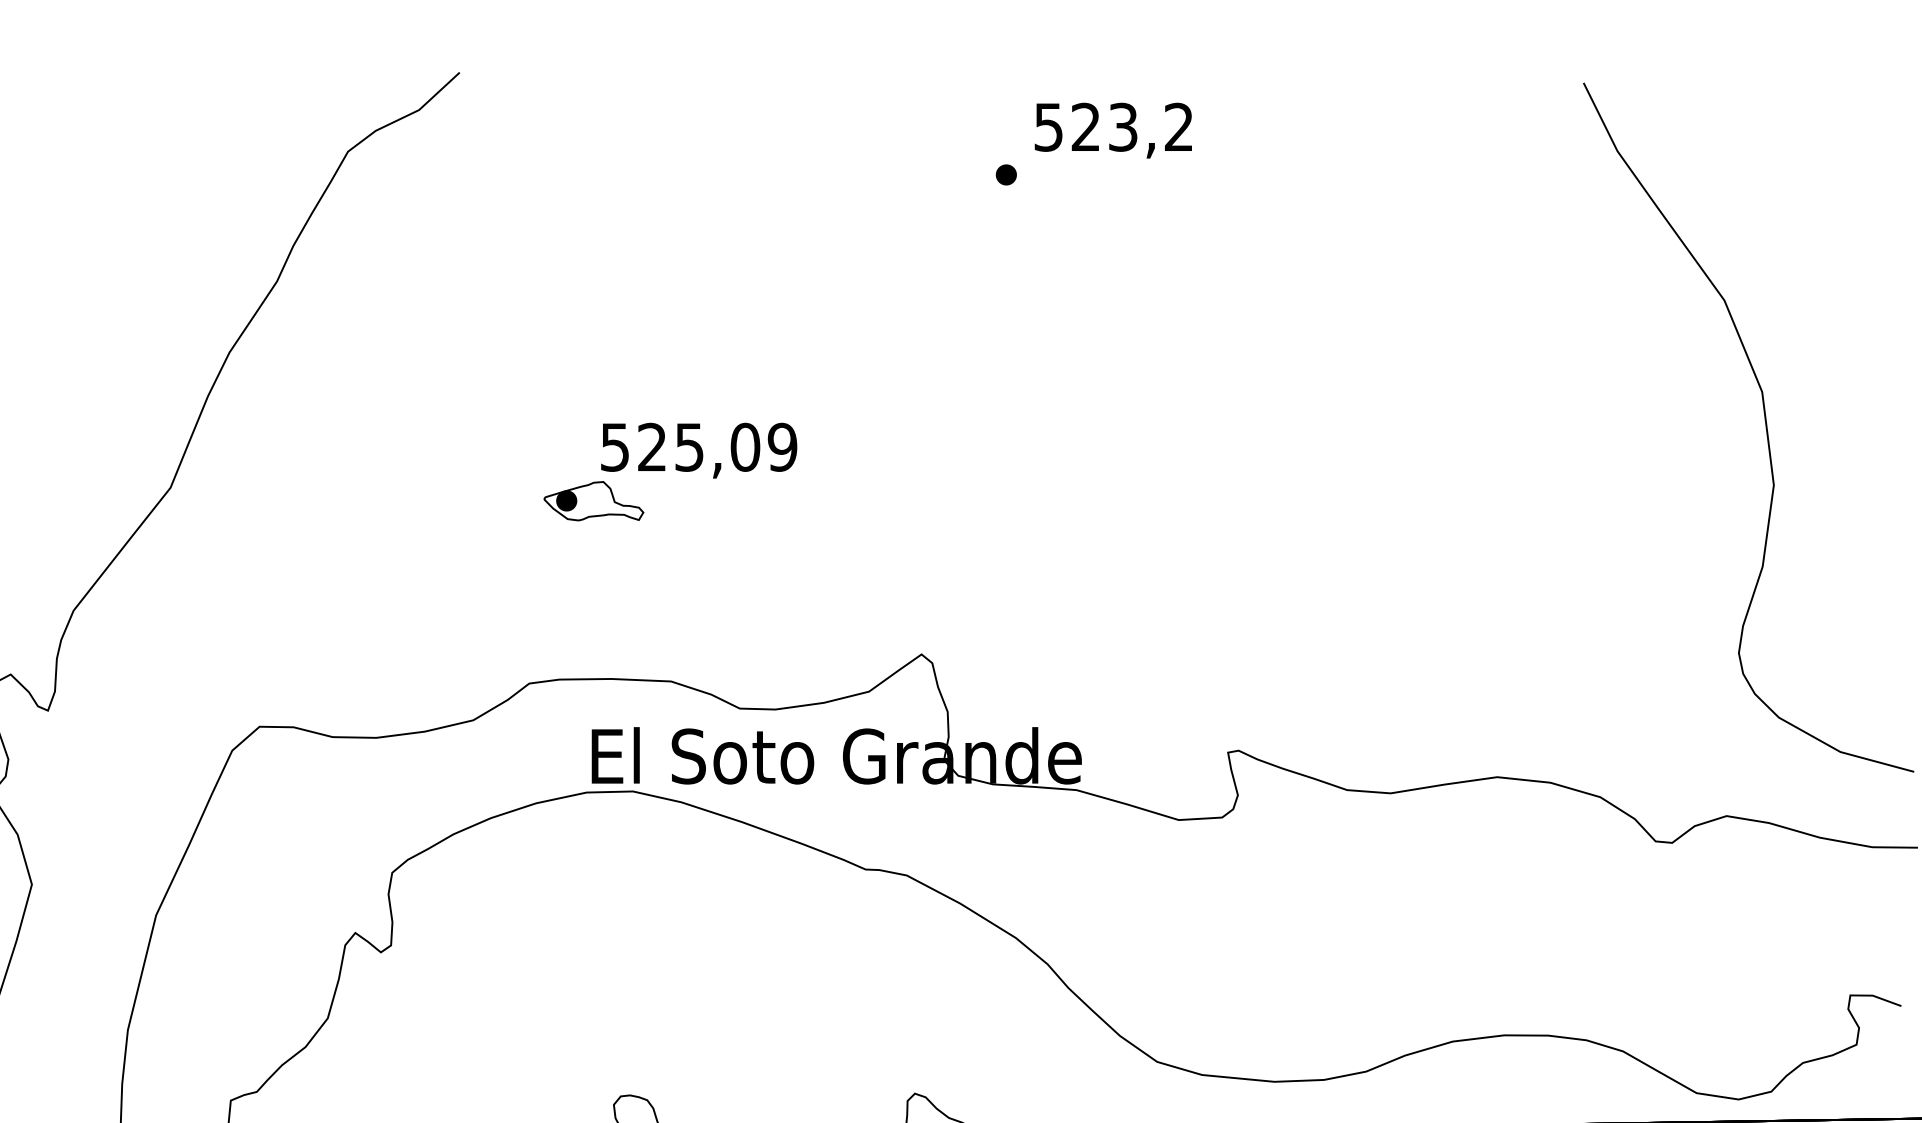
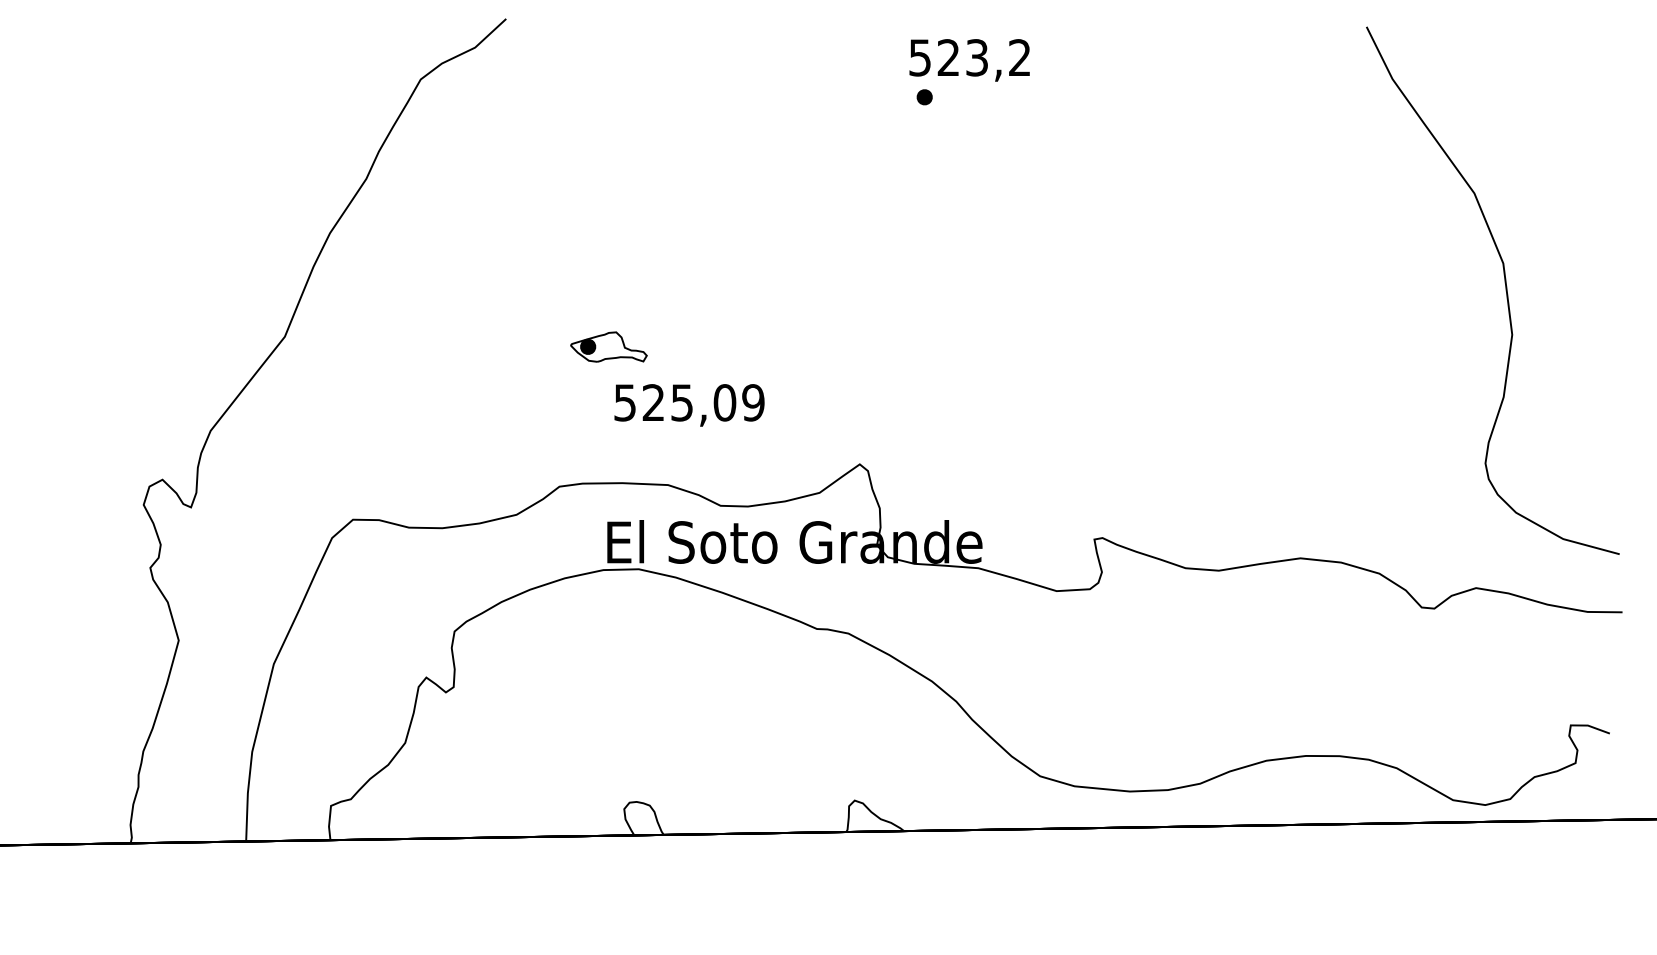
text: (1113, 130) -> (969, 60), moved
text: (699, 450) -> (689, 405), moved

